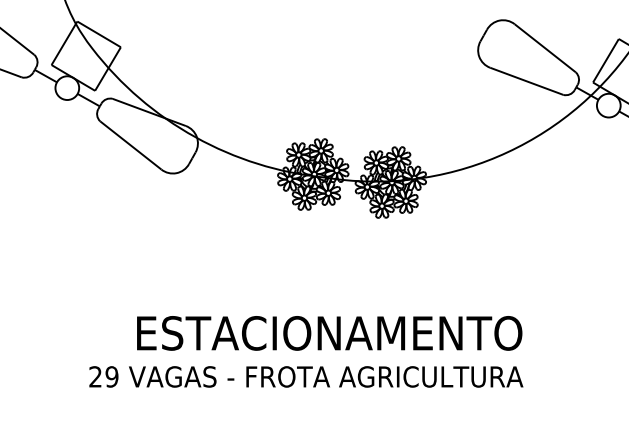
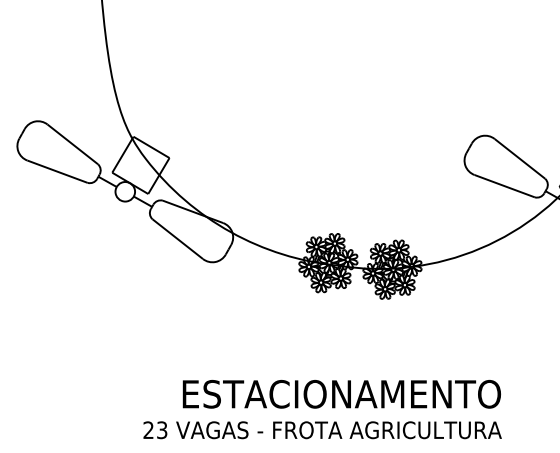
text: (111, 376) -> (161, 429), 29 -> 23

